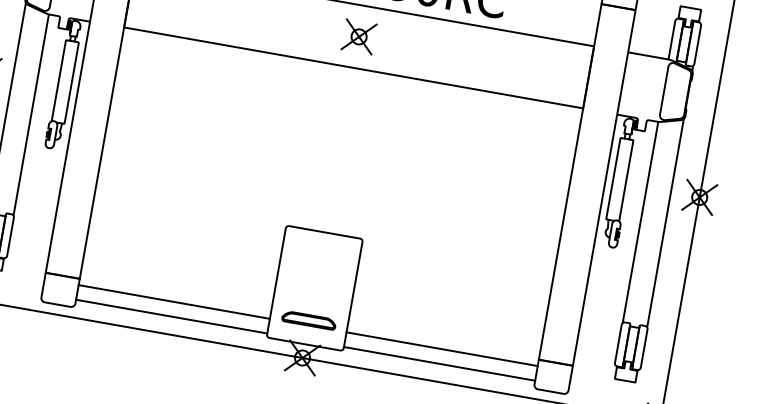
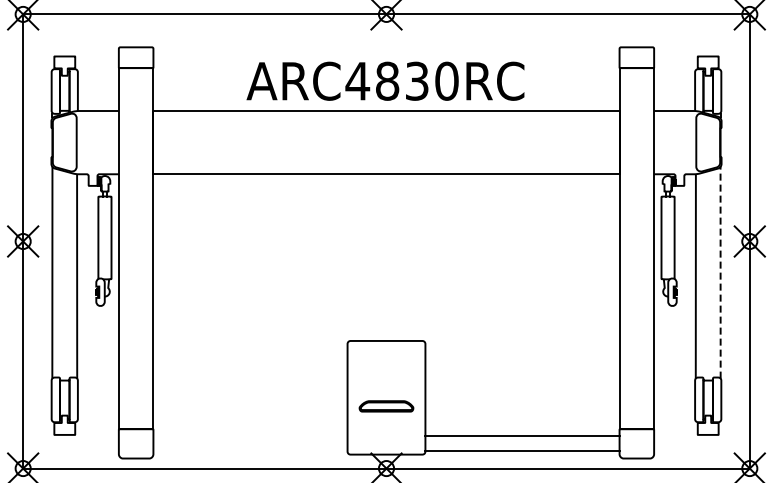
part: (359, 36) -> (386, 142), removed
line: (665, 222) -> (720, 272), solid -> dashed
line: (174, 301) -> (250, 435), removed
line: (171, 316) -> (250, 450), removed
part: (309, 320) -> (386, 406), moved

